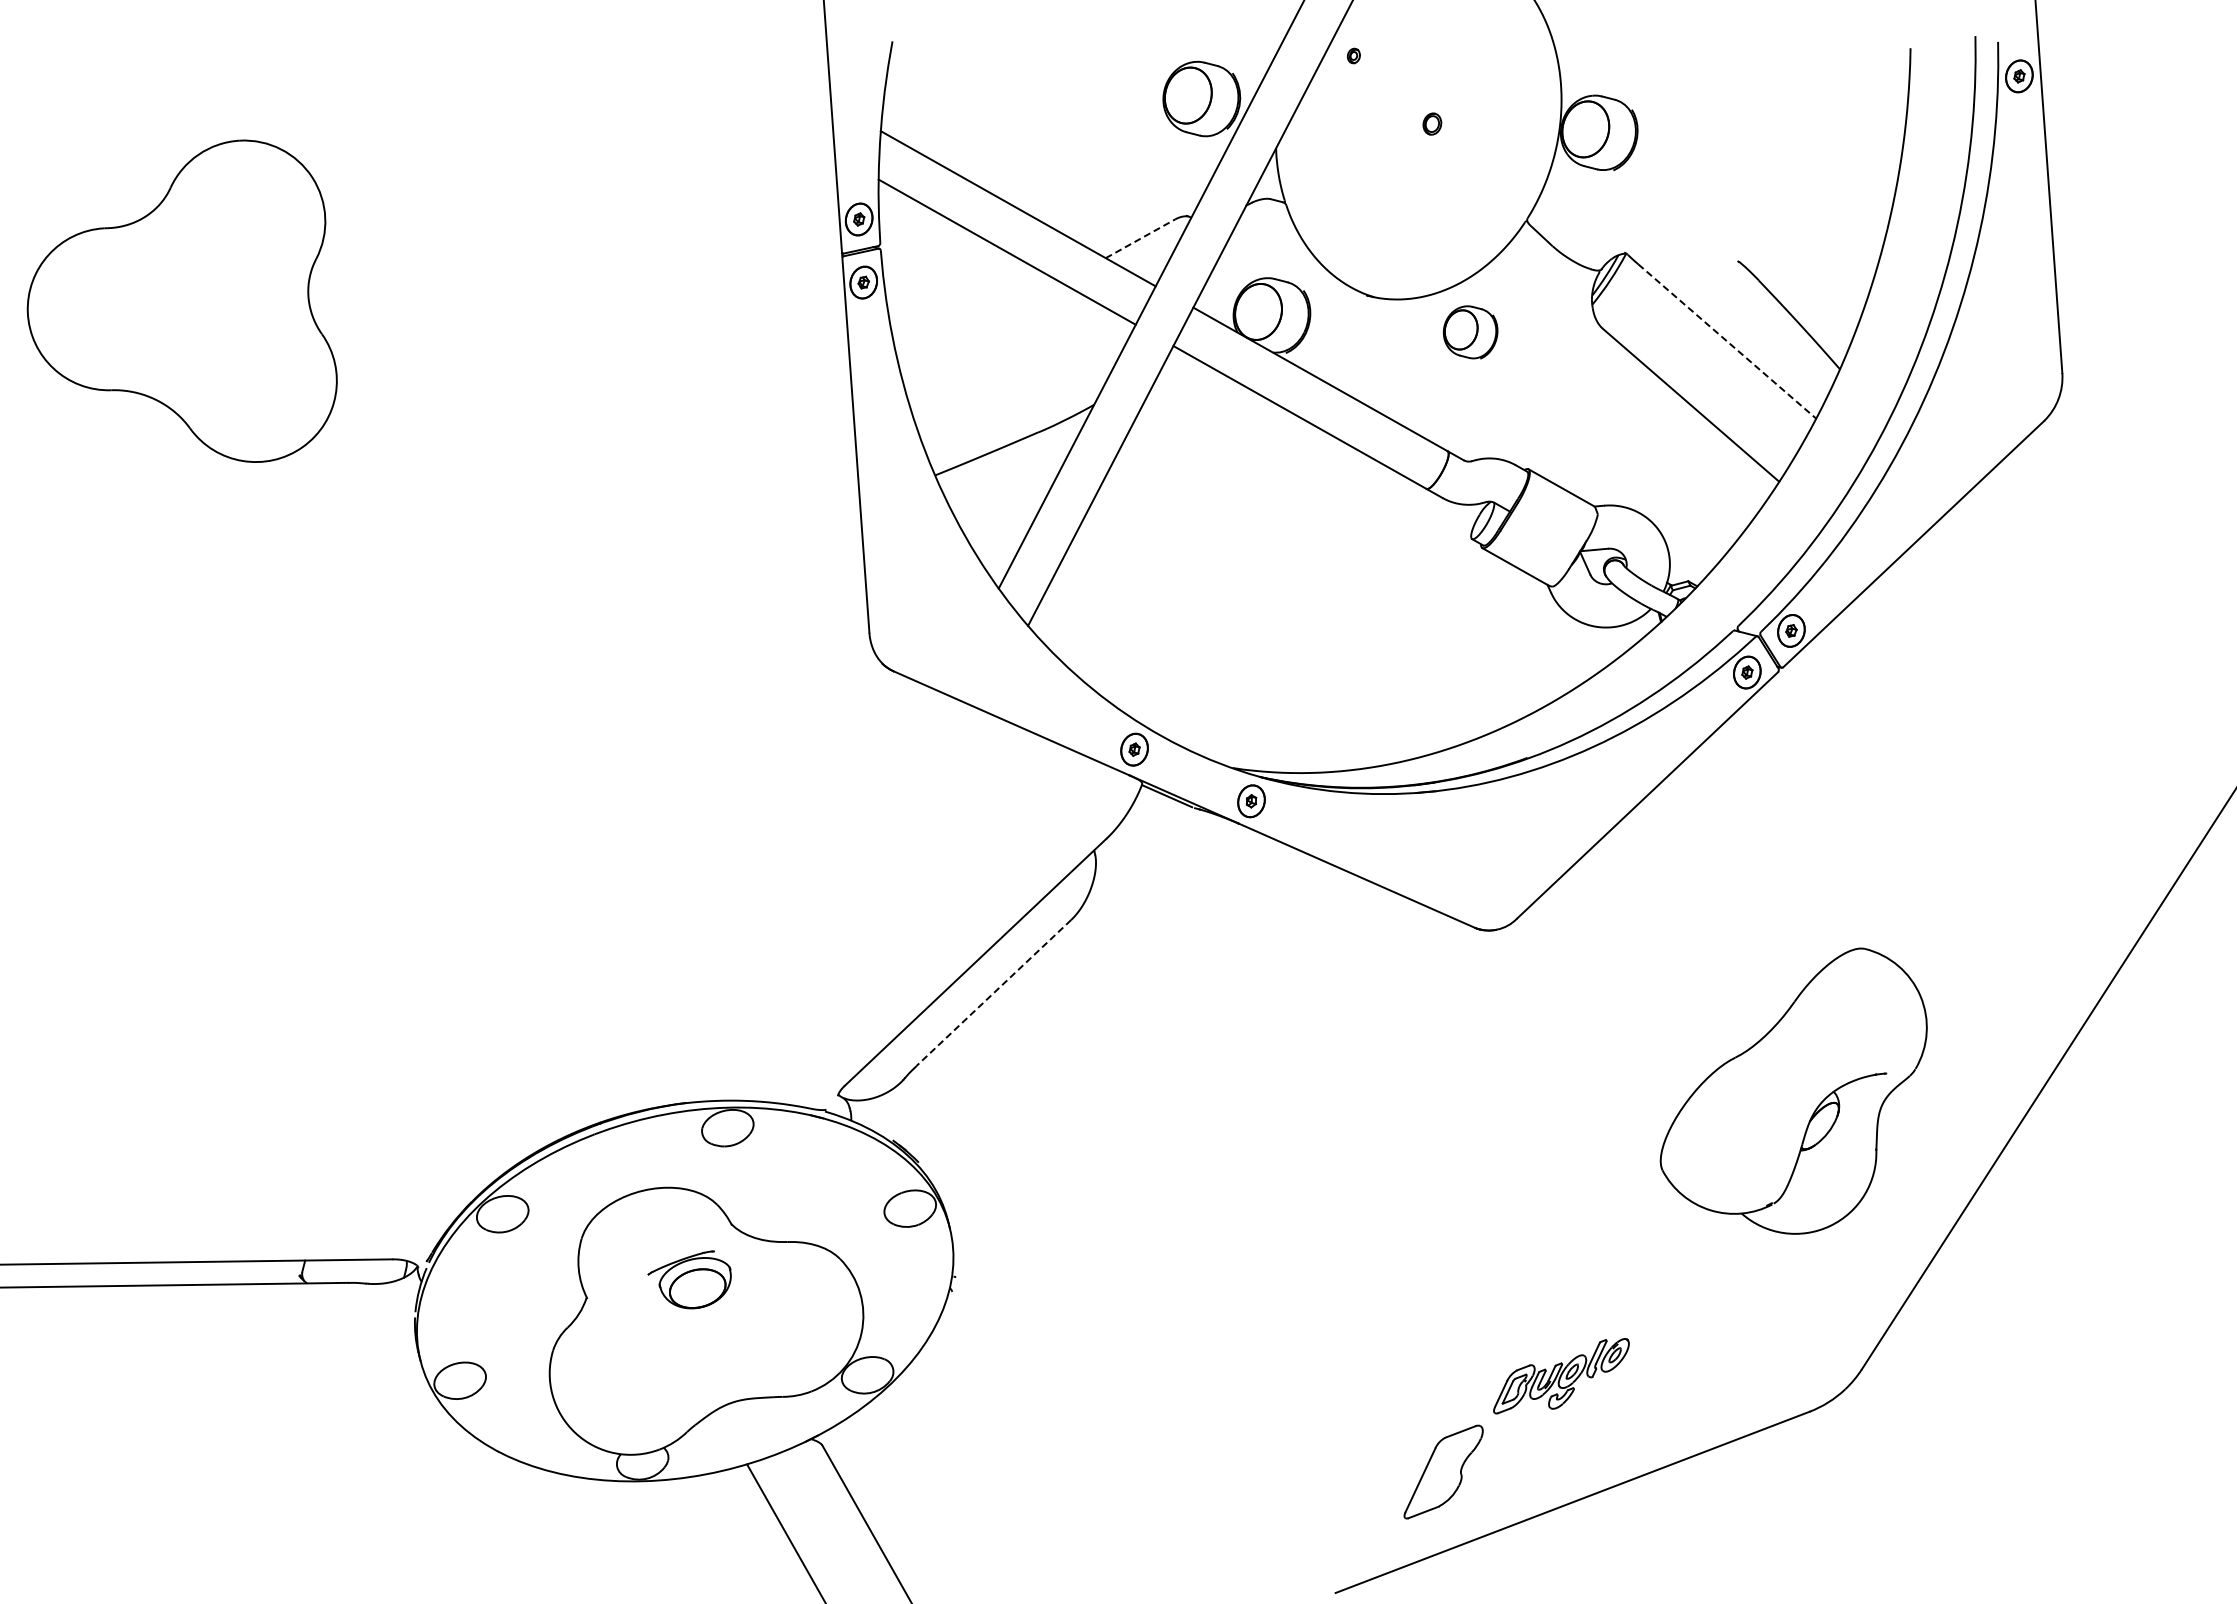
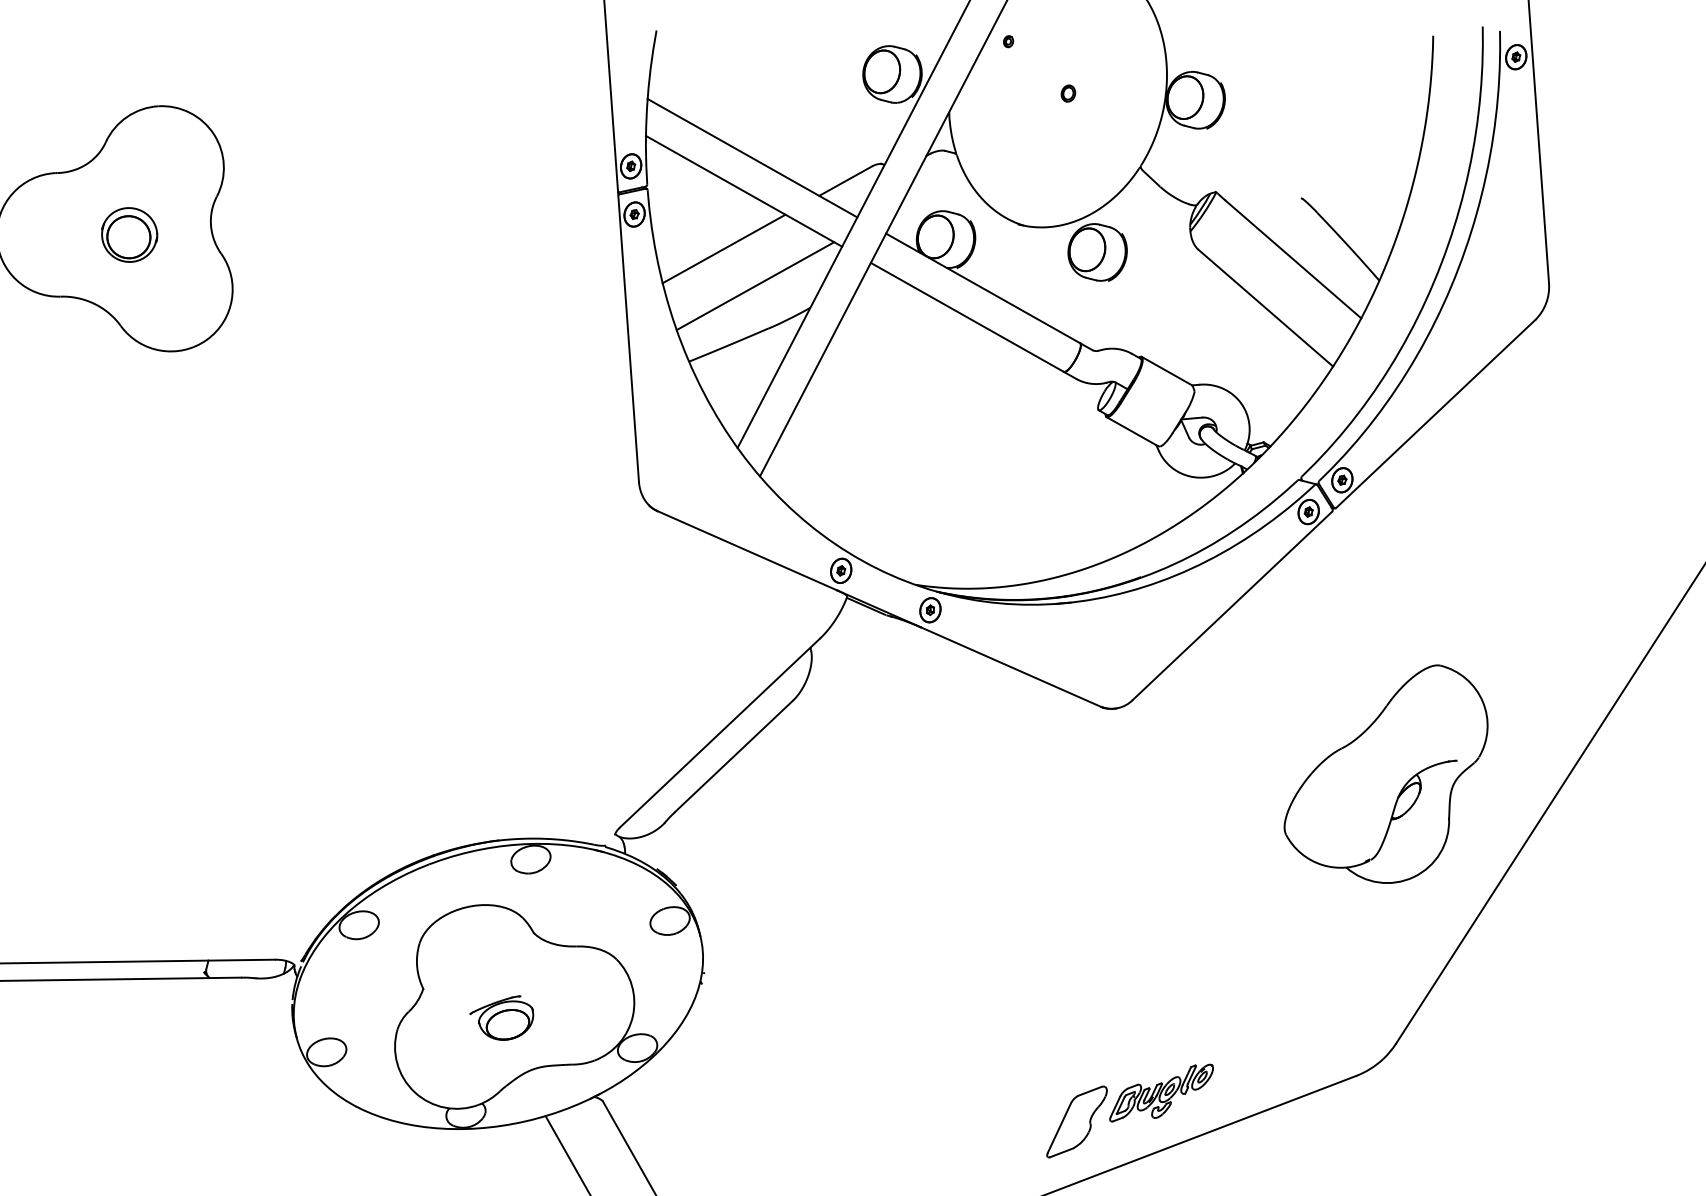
line: (1140, 238) -> (845, 180), dashed -> solid
part: (201, 309) -> (129, 235), added
line: (980, 327) -> (723, 248), added
part: (1470, 332) -> (1097, 252), size x1.43
line: (1727, 341) -> (1293, 259), dashed -> solid
line: (1021, 376) -> (754, 286), added
line: (993, 993) -> (733, 756), dashed -> solid
part: (1793, 1090) -> (1385, 773), moved
part: (689, 1279) -> (501, 1017), moved
part: (1561, 1376) -> (1161, 1093), moved

